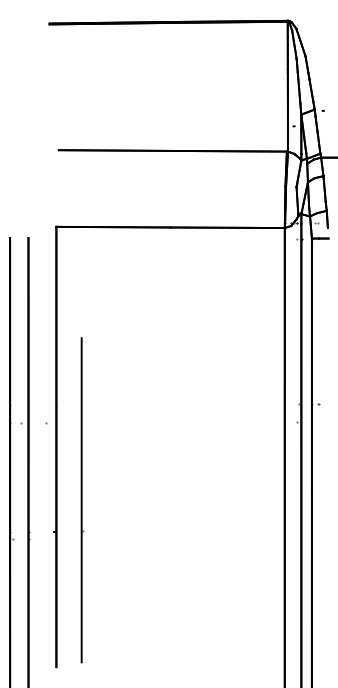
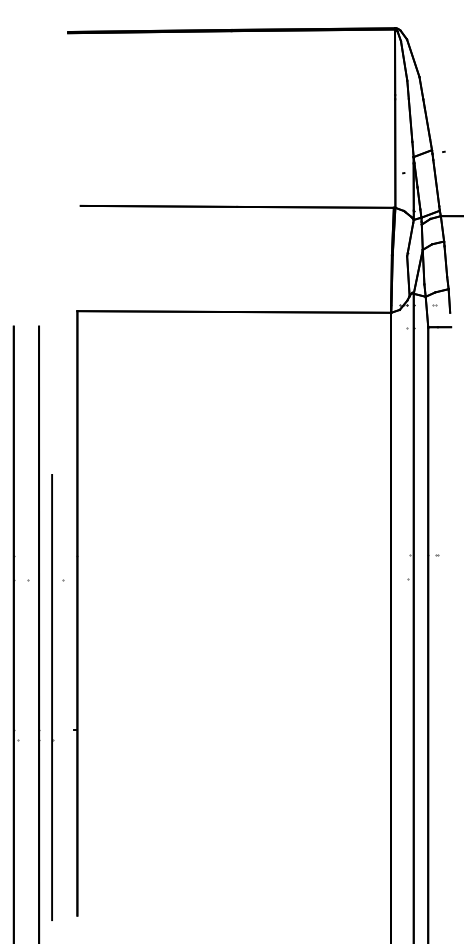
part: (81, 500) -> (52, 697), moved

